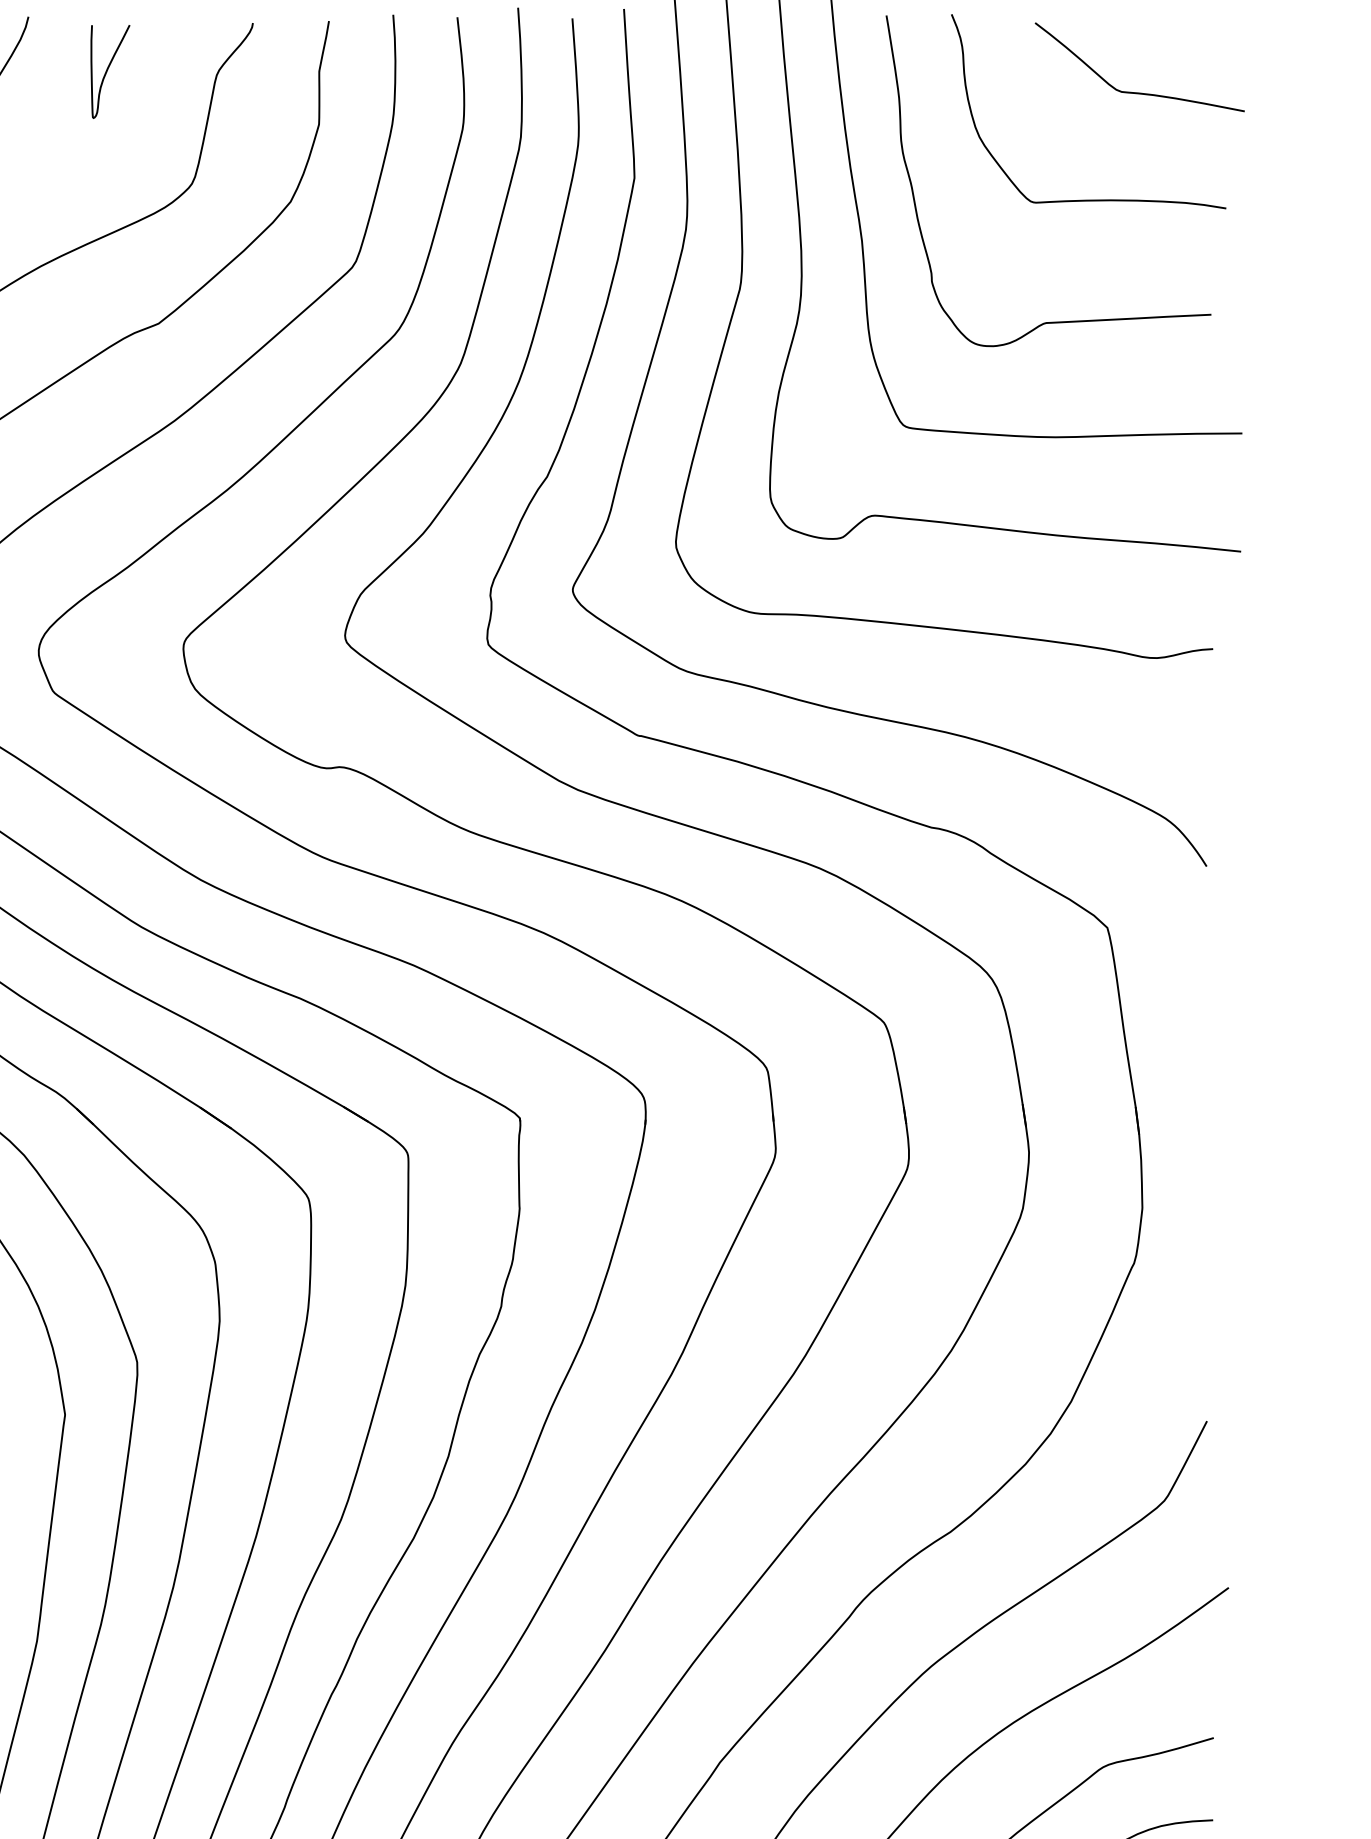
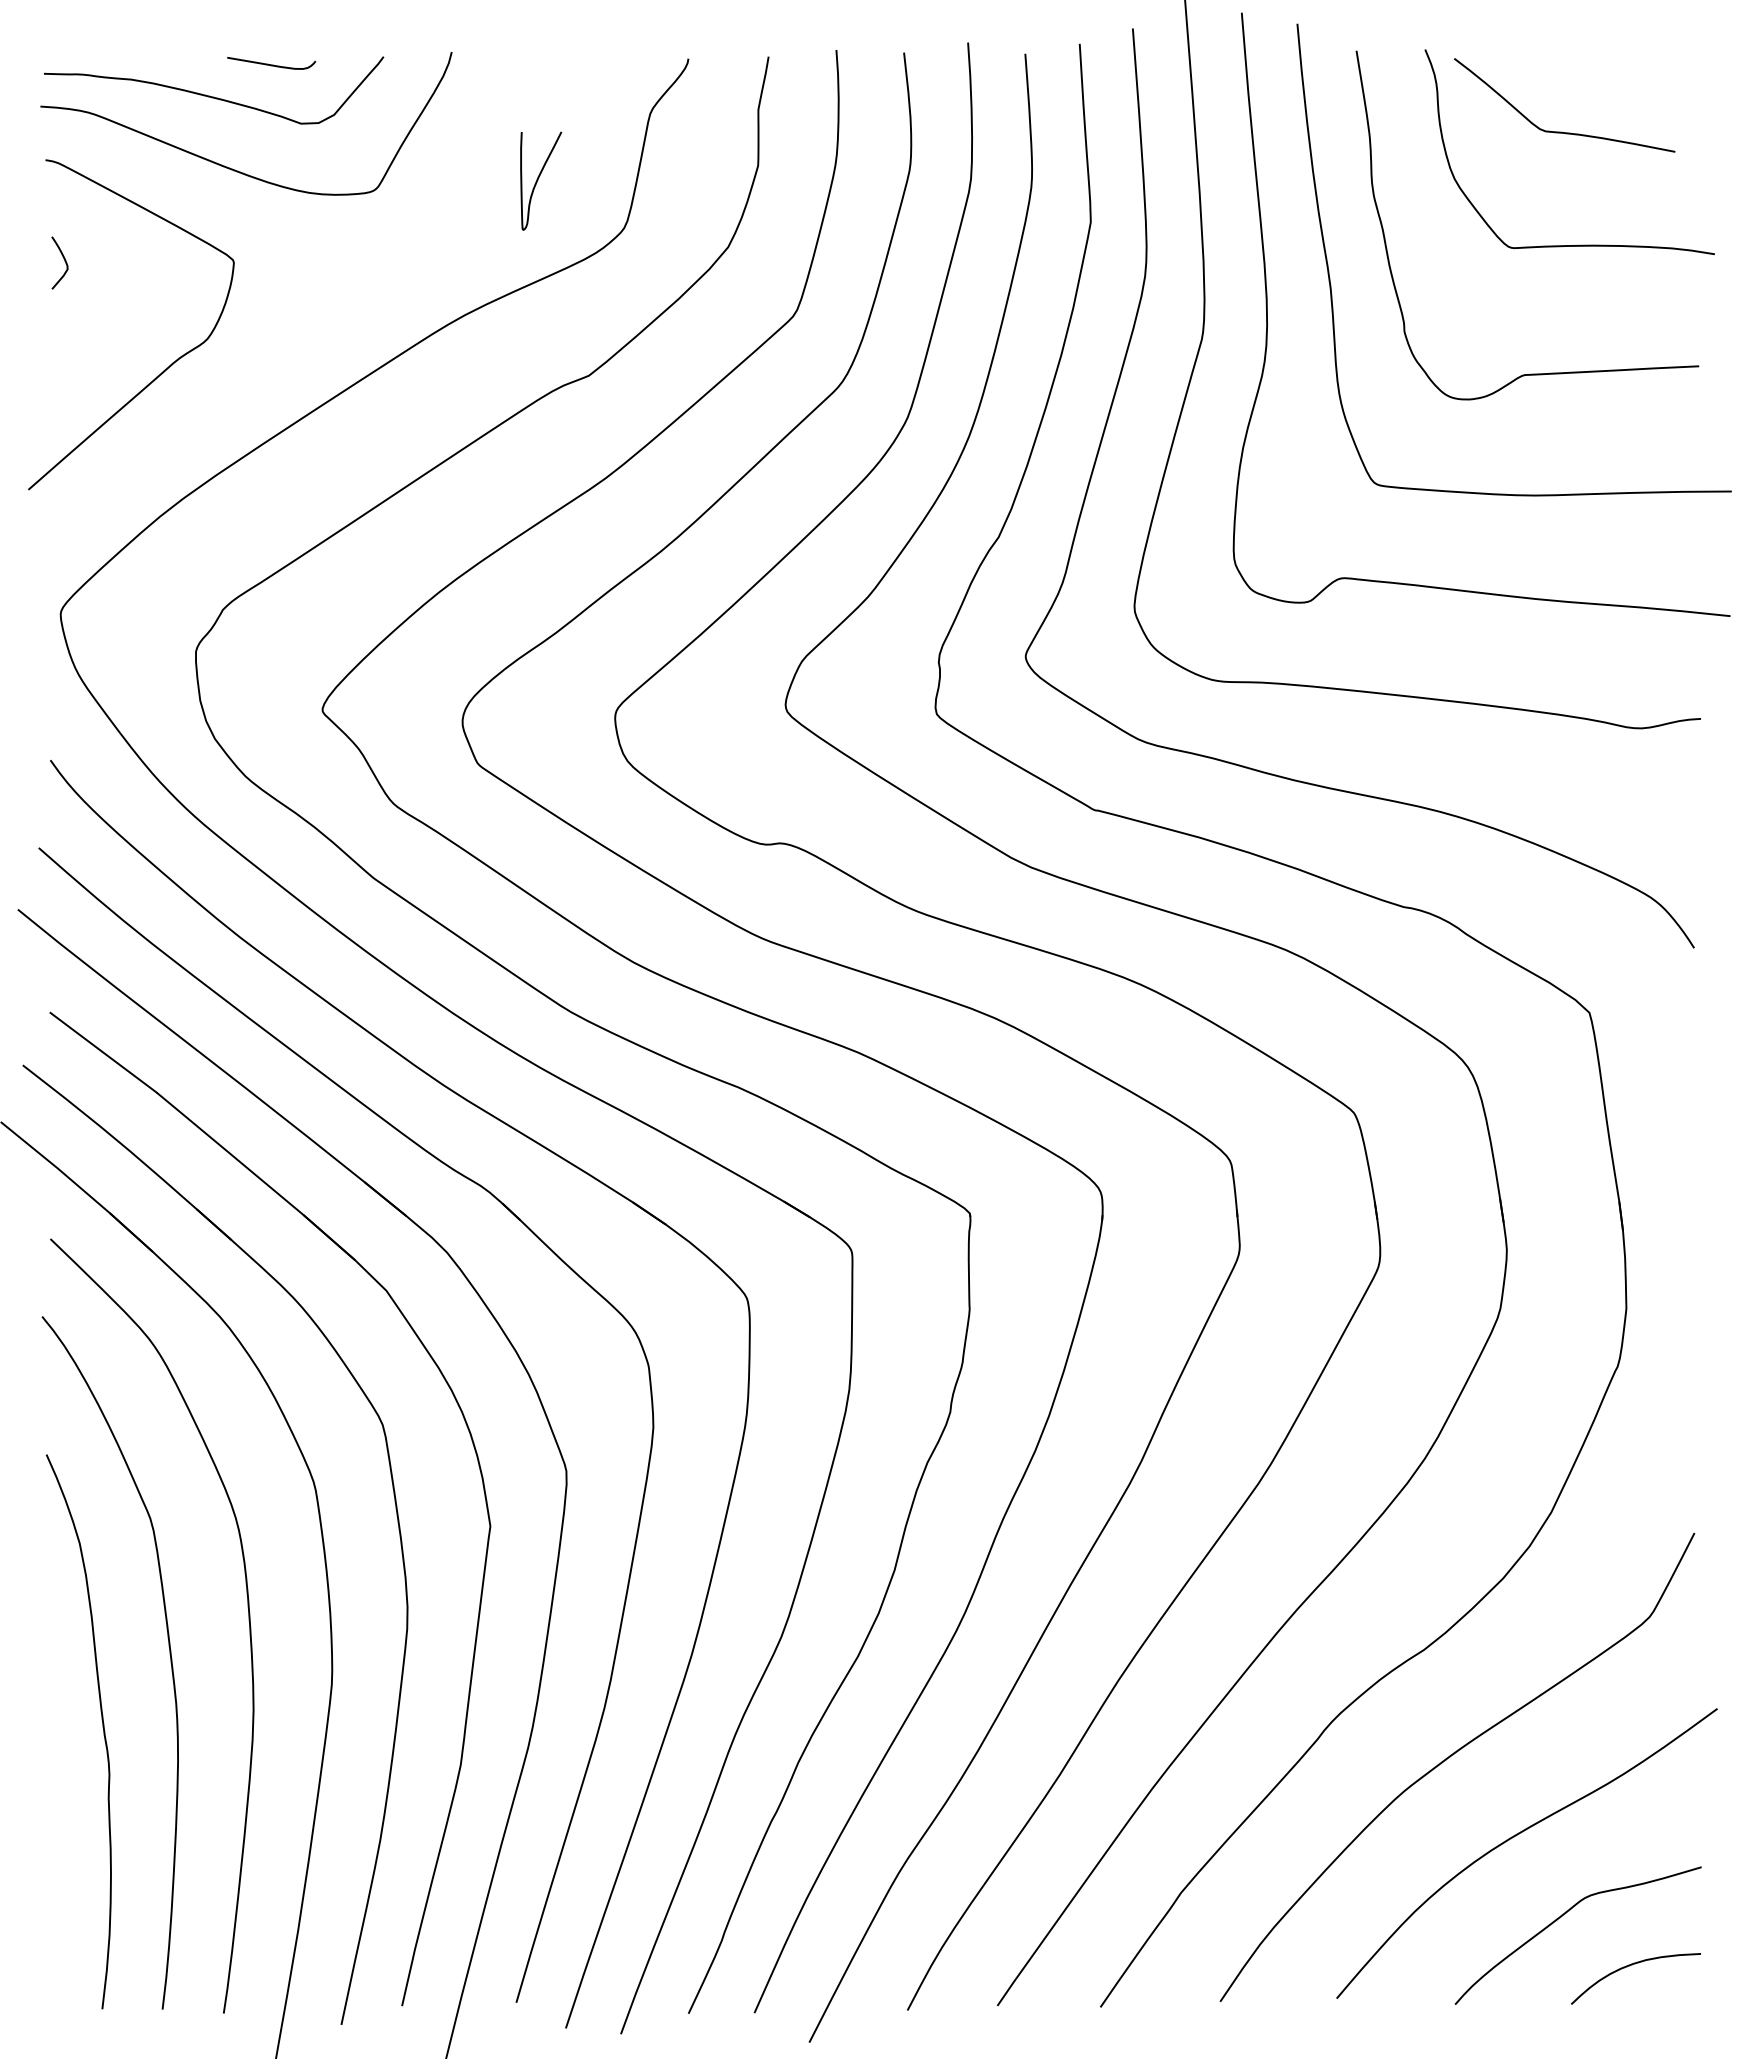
curve: (108, 69) -> (539, 178), moved
curve: (1136, 92) -> (1561, 131), moved

